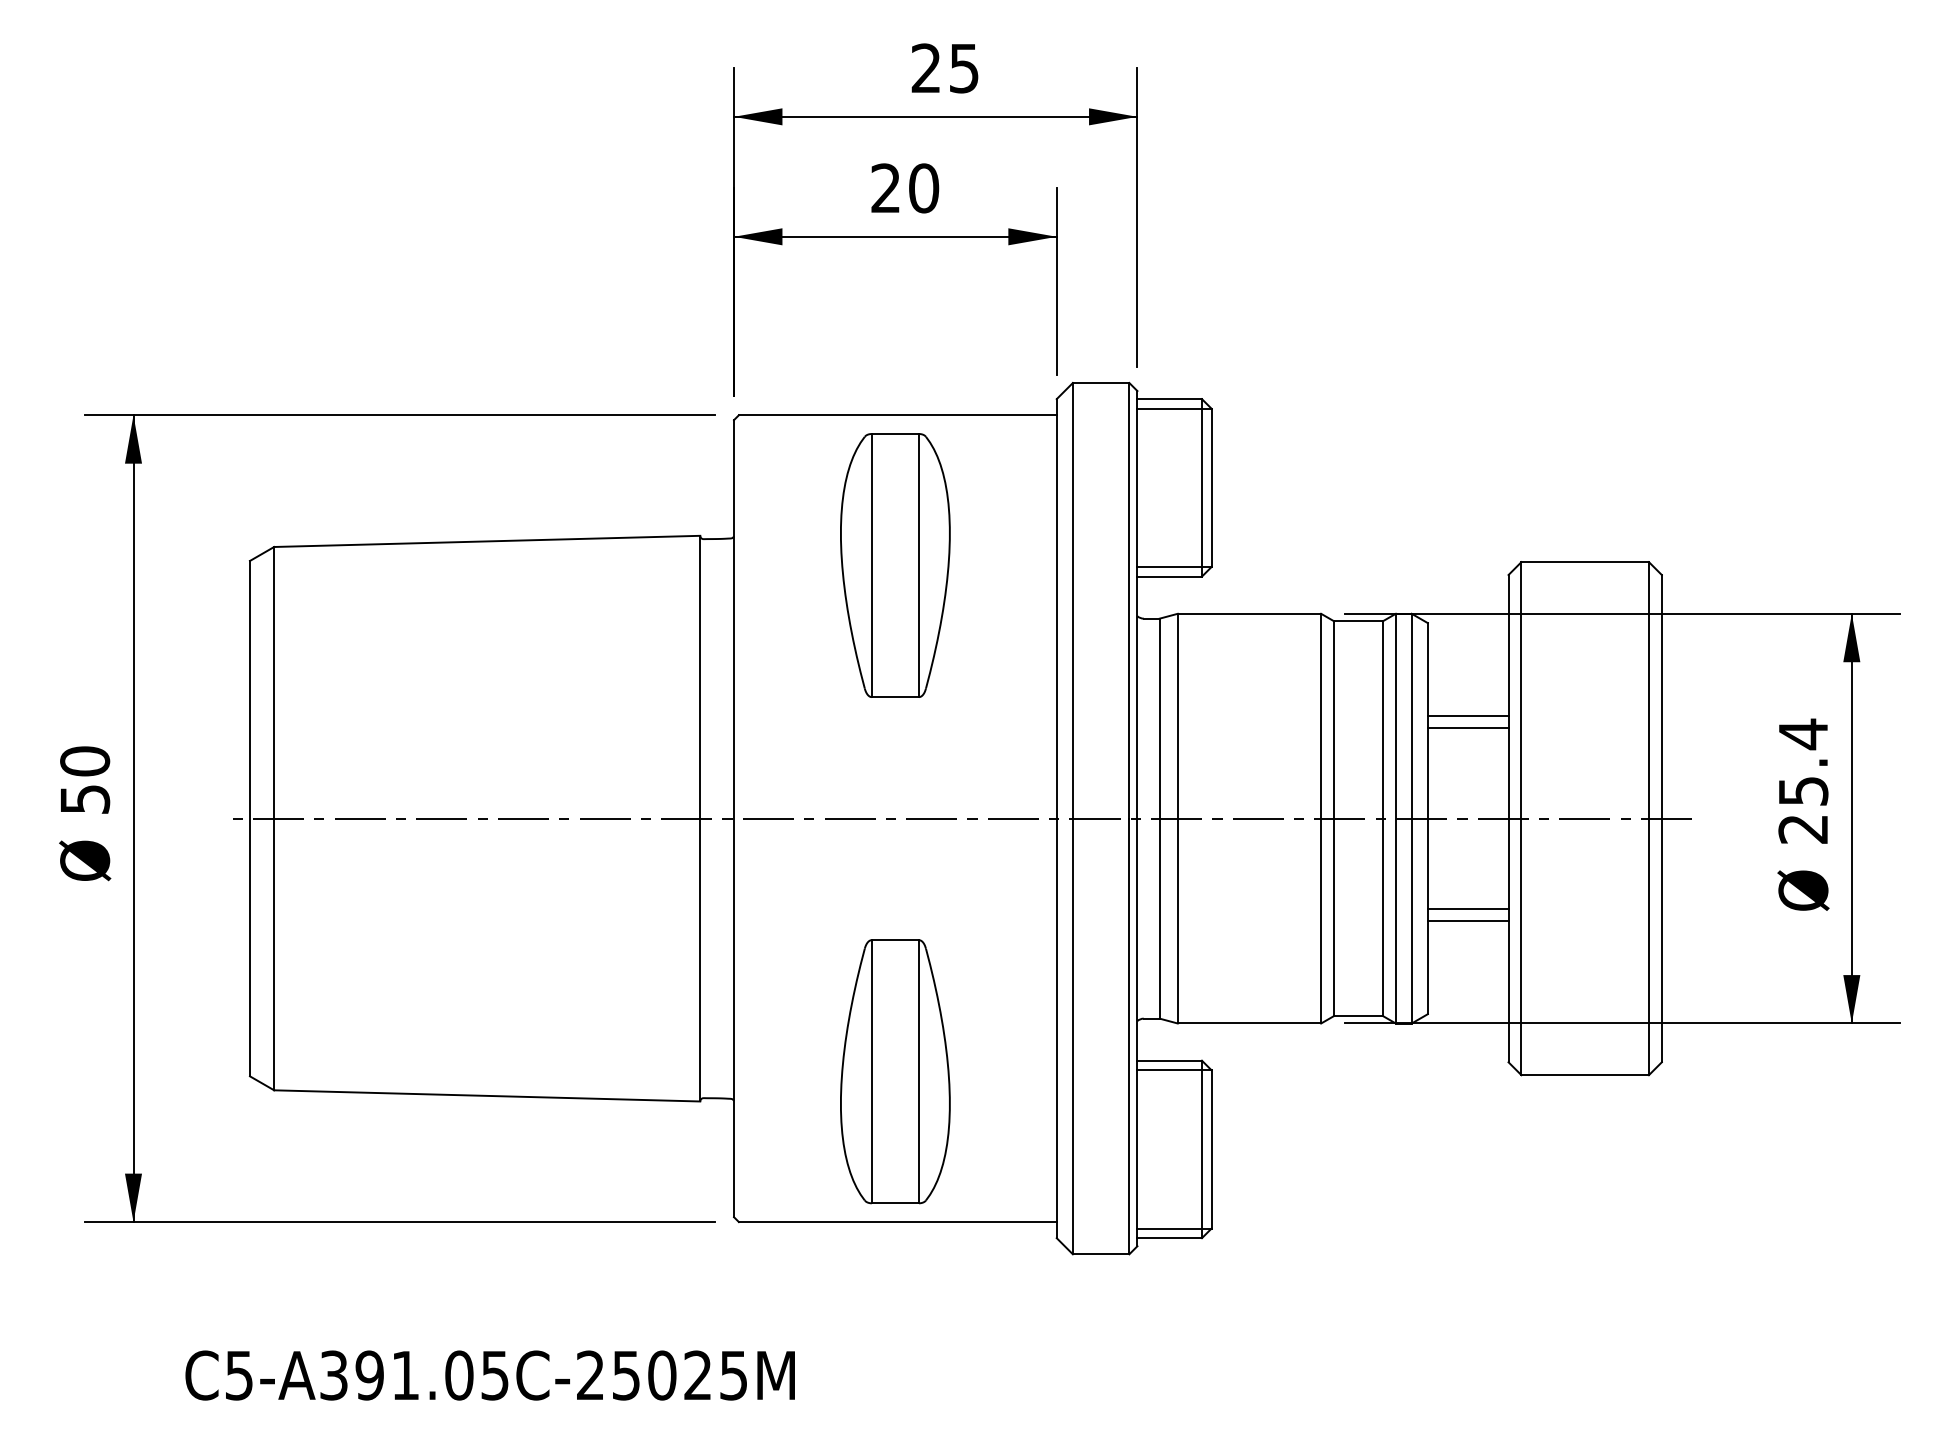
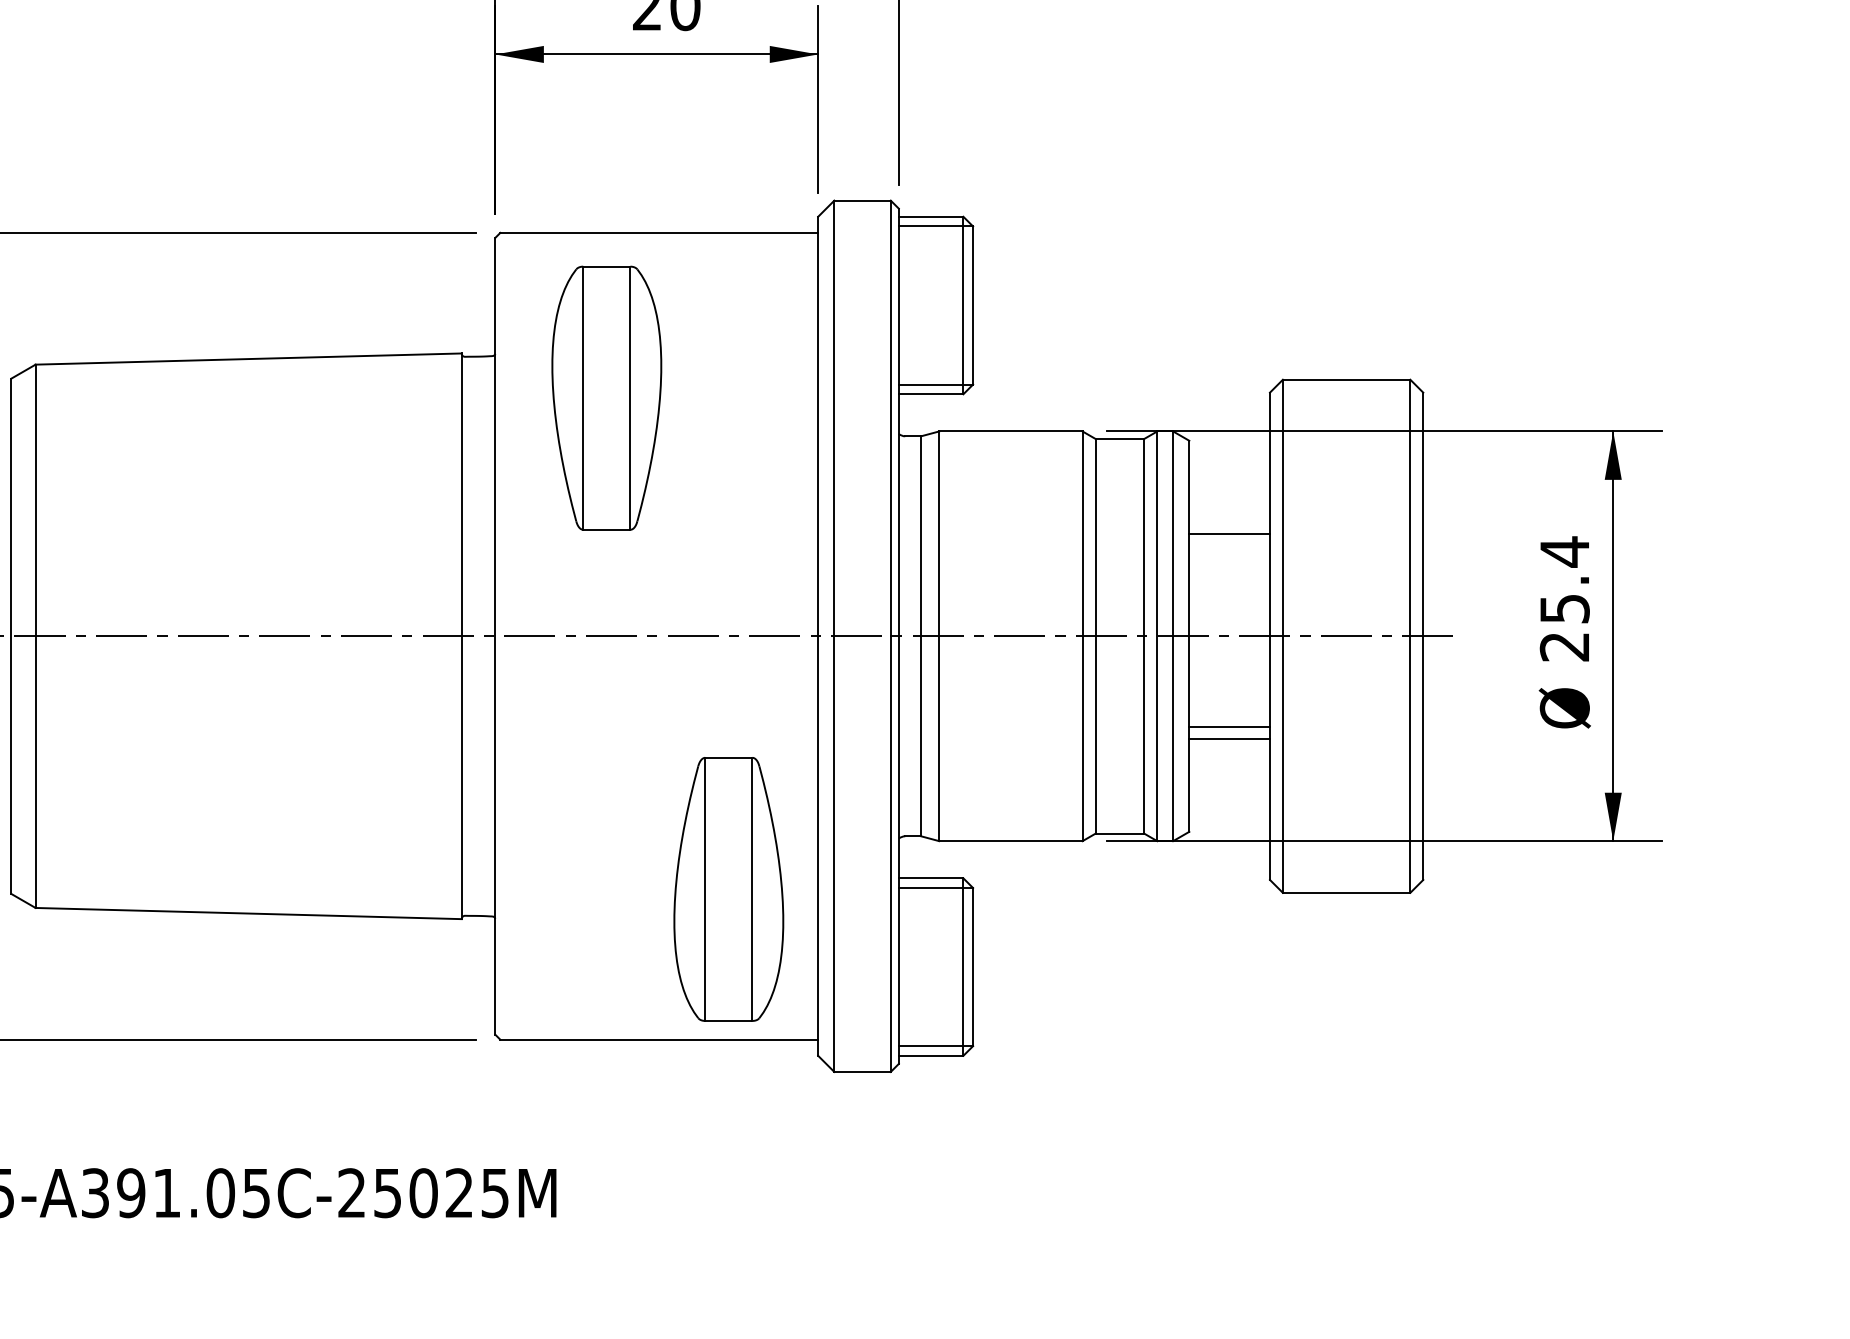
part: (895, 565) -> (606, 398), moved
line: (1467, 728) -> (1228, 546), removed
part: (895, 1071) -> (728, 889), moved

